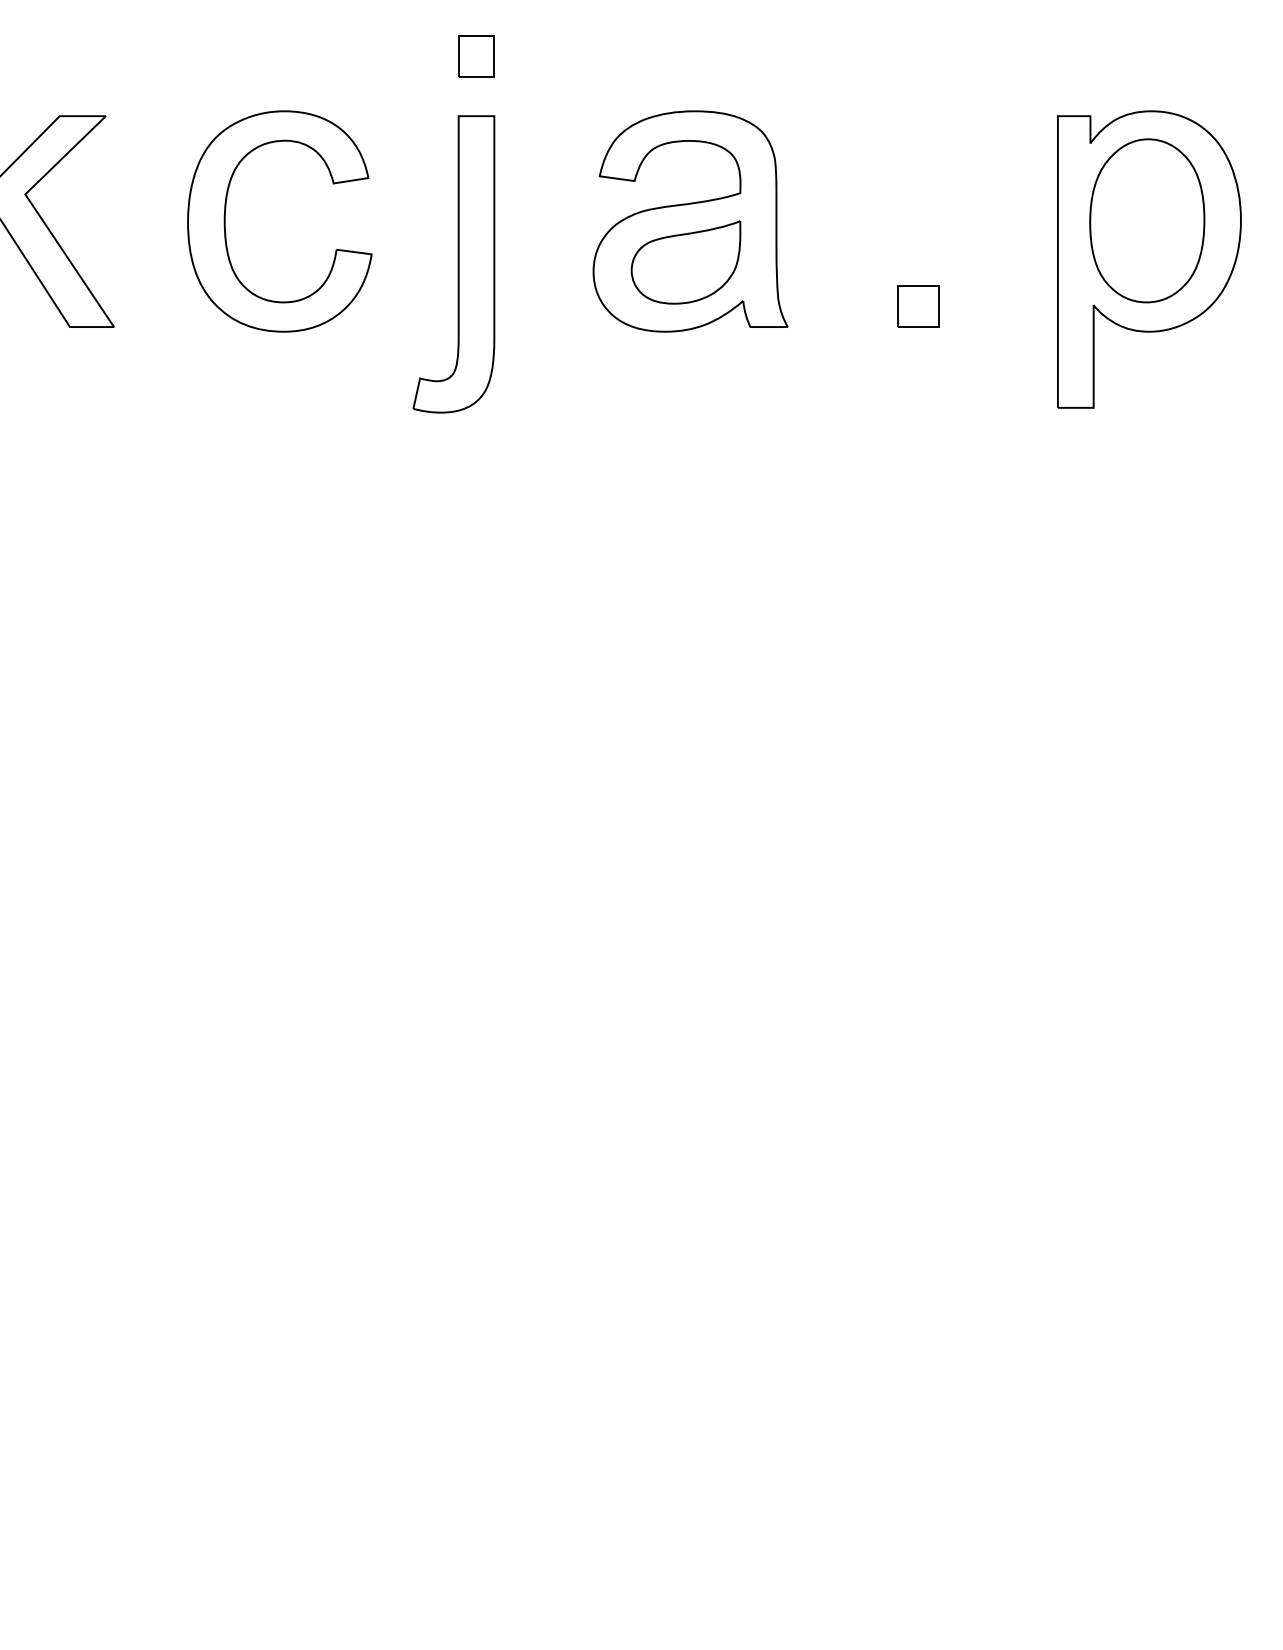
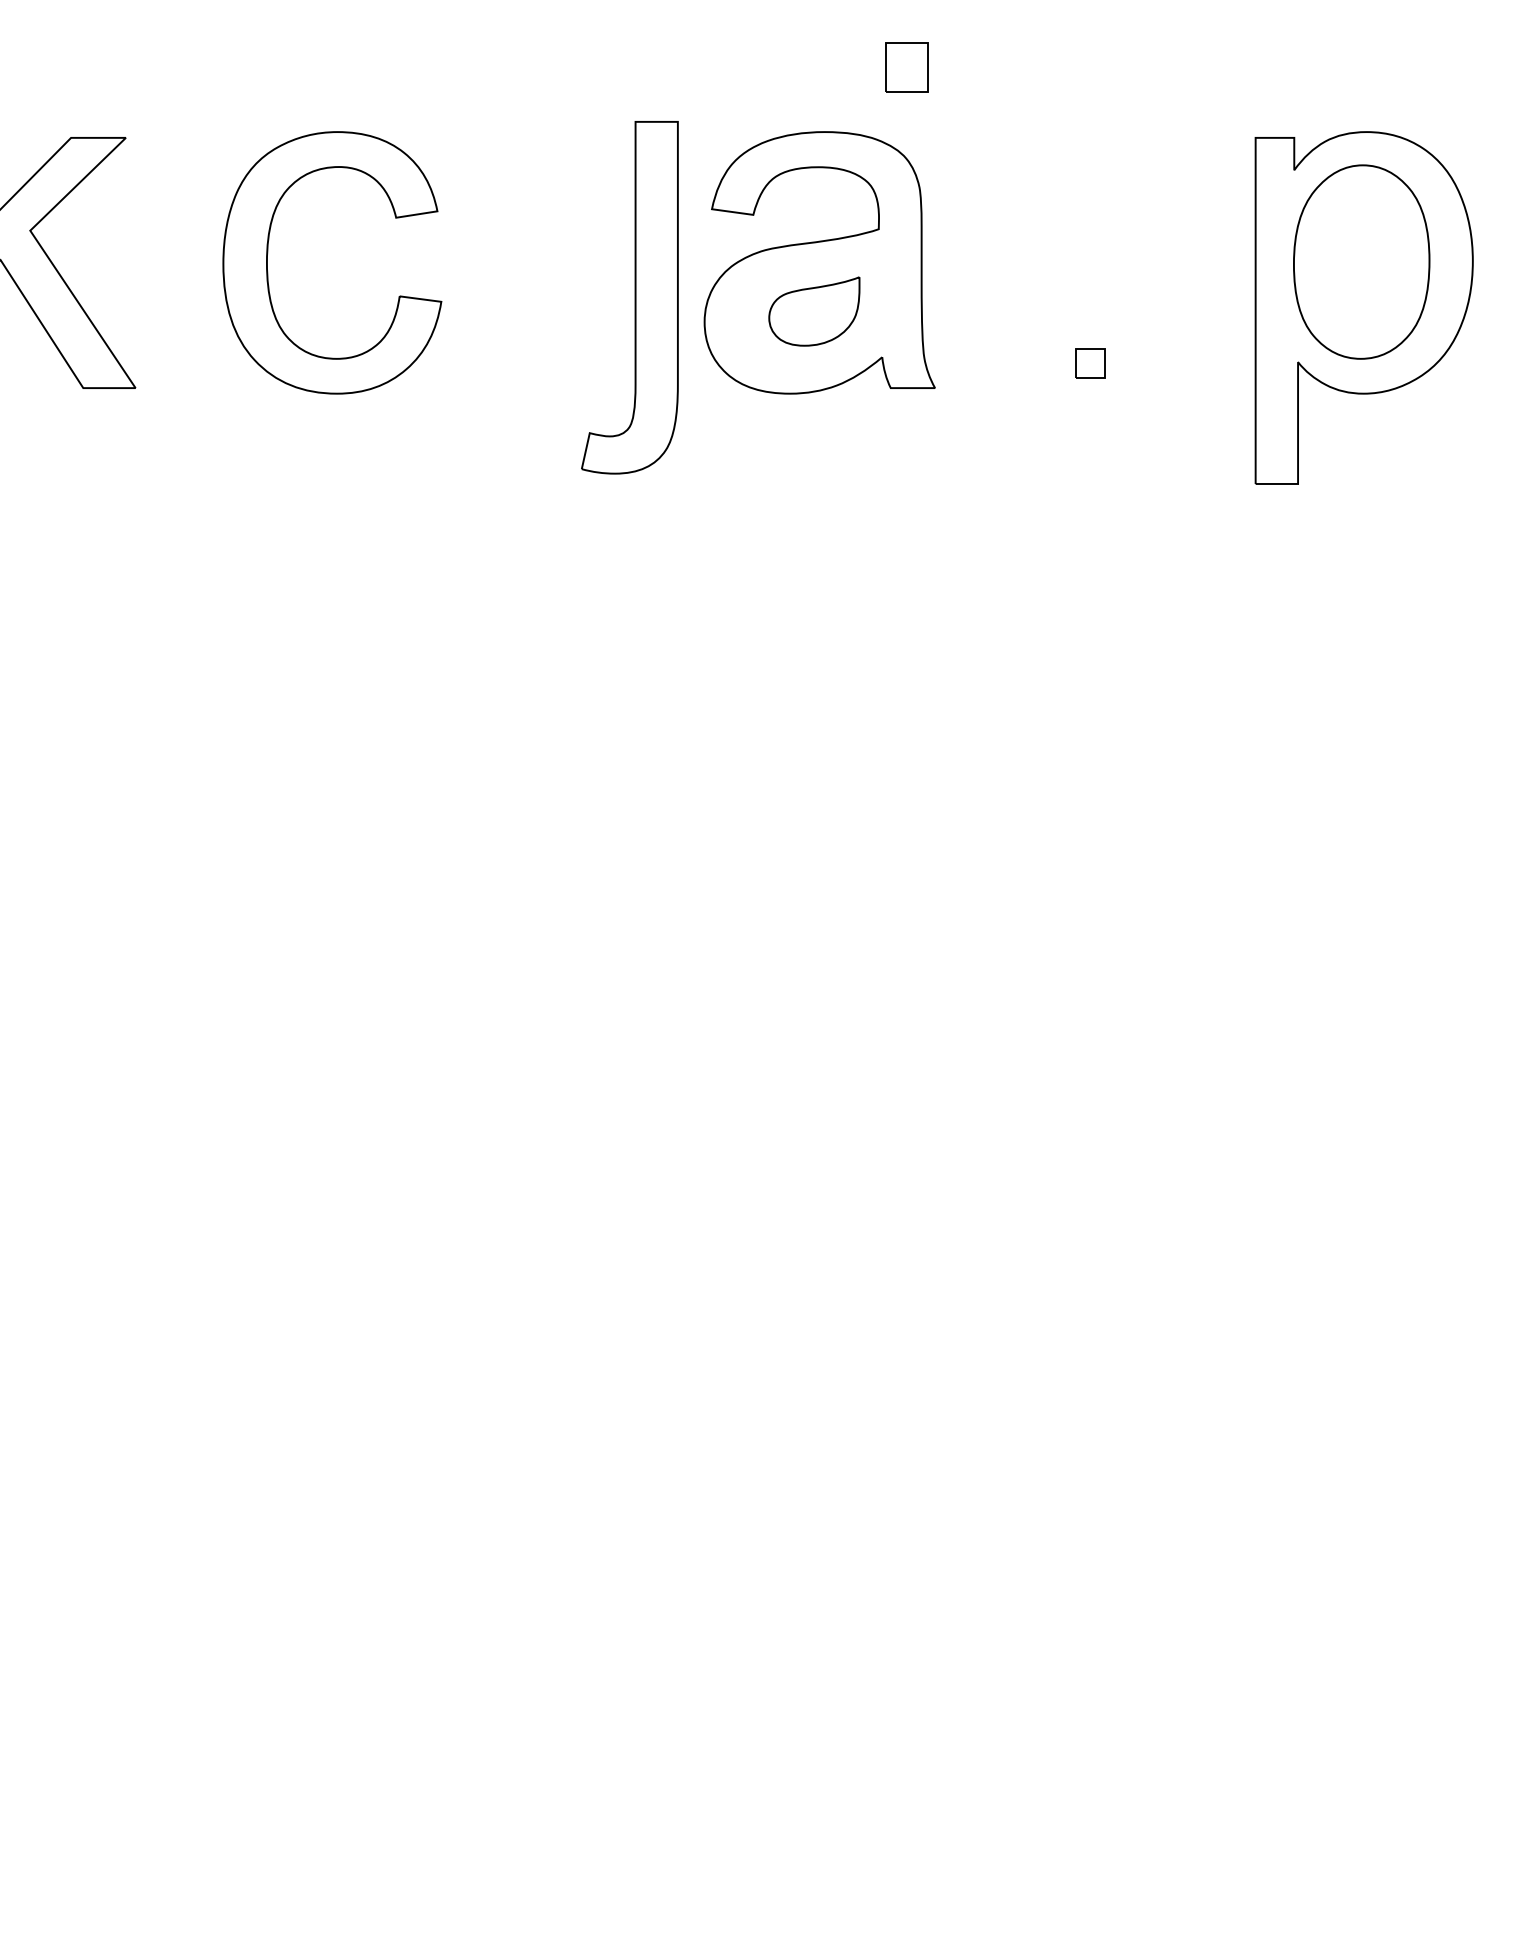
part: (476, 56) -> (906, 67), moved
part: (686, 262) -> (814, 311), size x0.7
part: (453, 264) -> (629, 297), moved
part: (918, 306) -> (1090, 363), size x0.6

